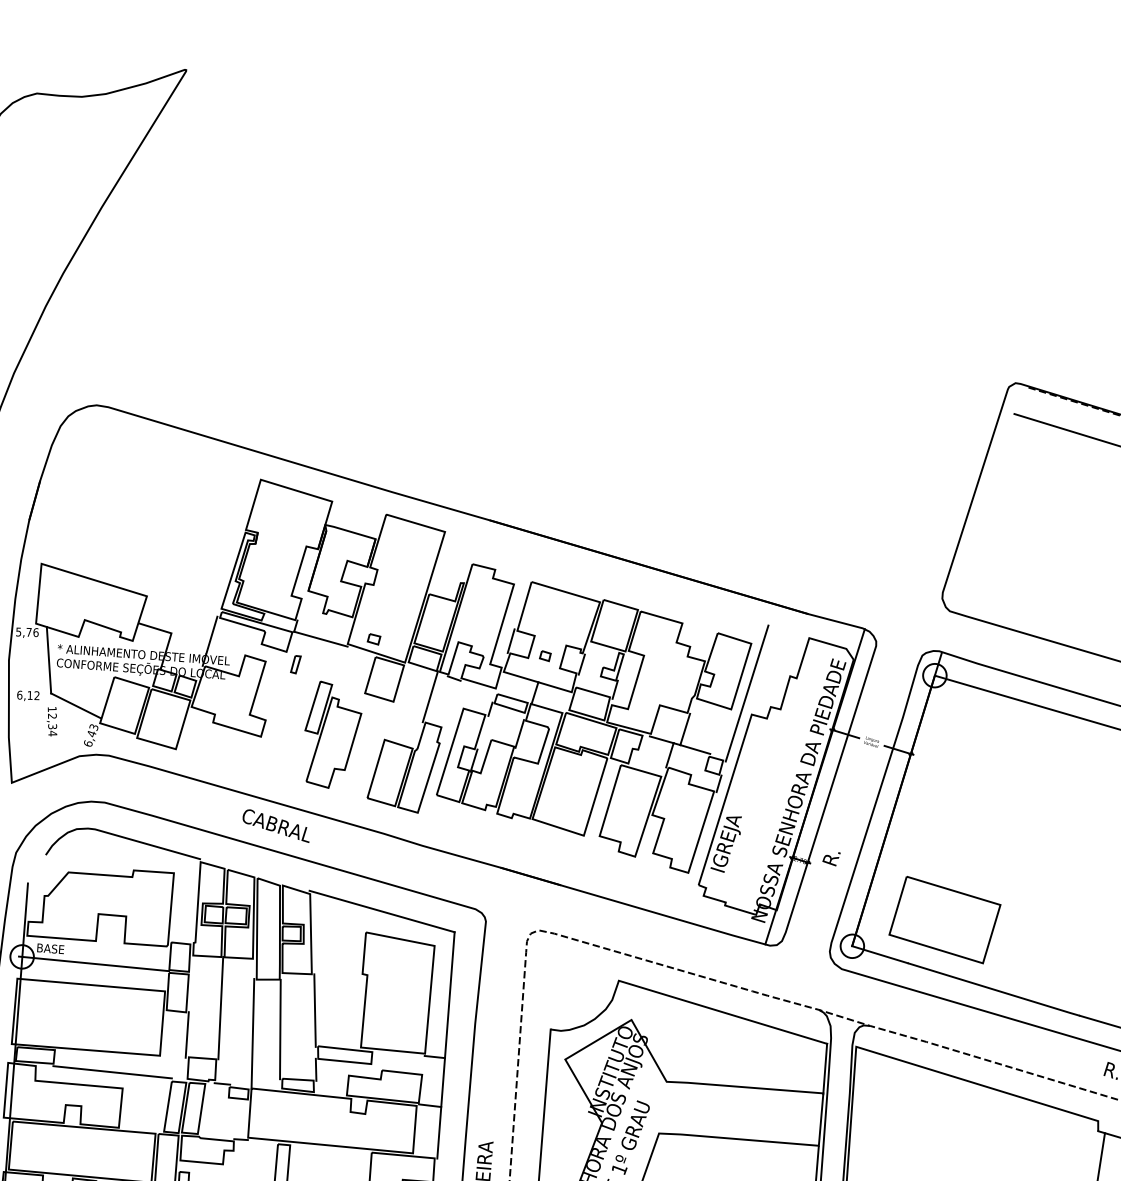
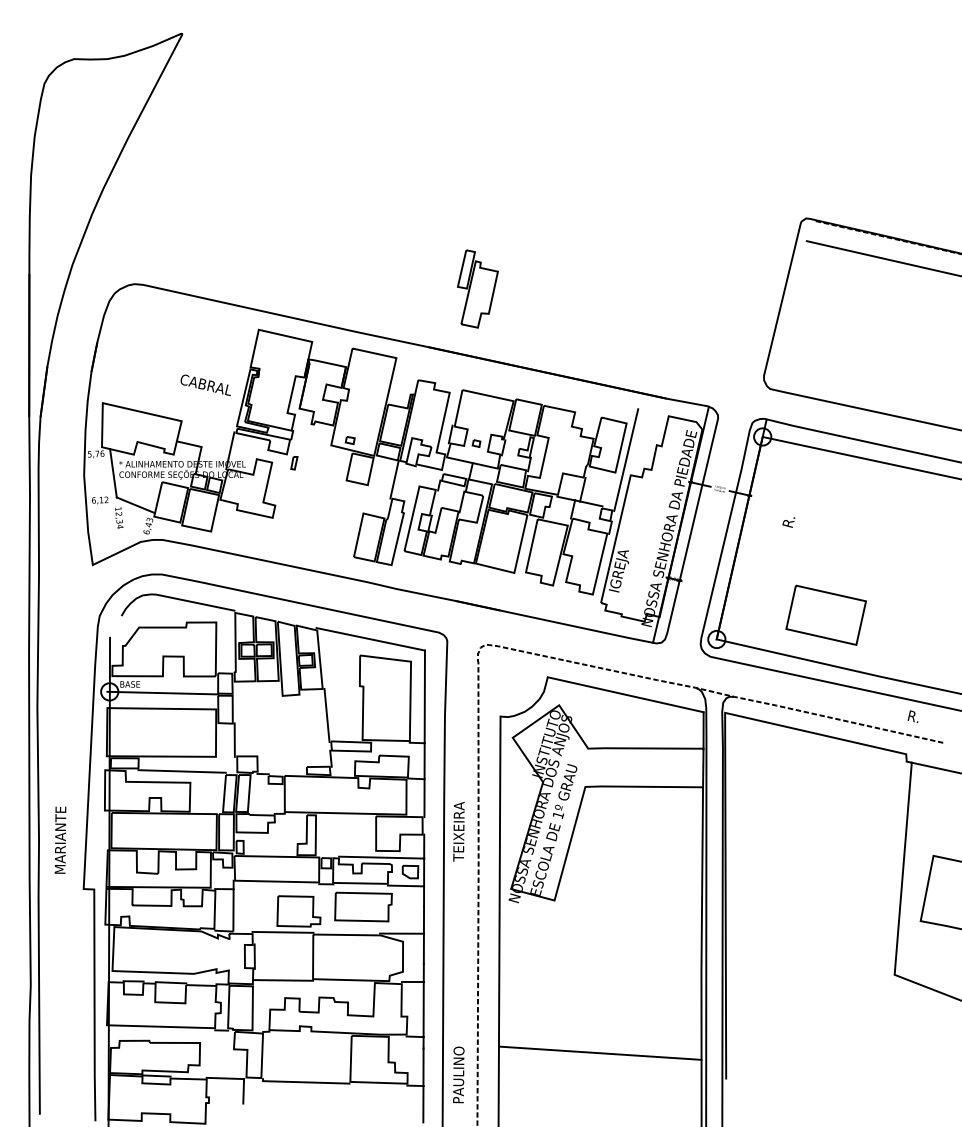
line: (321, 639) -> (311, 443), removed
part: (331, 734) -> (477, 288), moved
text: (275, 826) -> (205, 385), moved
text: (830, 858) -> (788, 522), moved
part: (944, 918) -> (825, 614), moved
line: (220, 1007) -> (257, 718), removed
line: (280, 1028) -> (302, 730), removed
line: (252, 1033) -> (282, 735), removed

